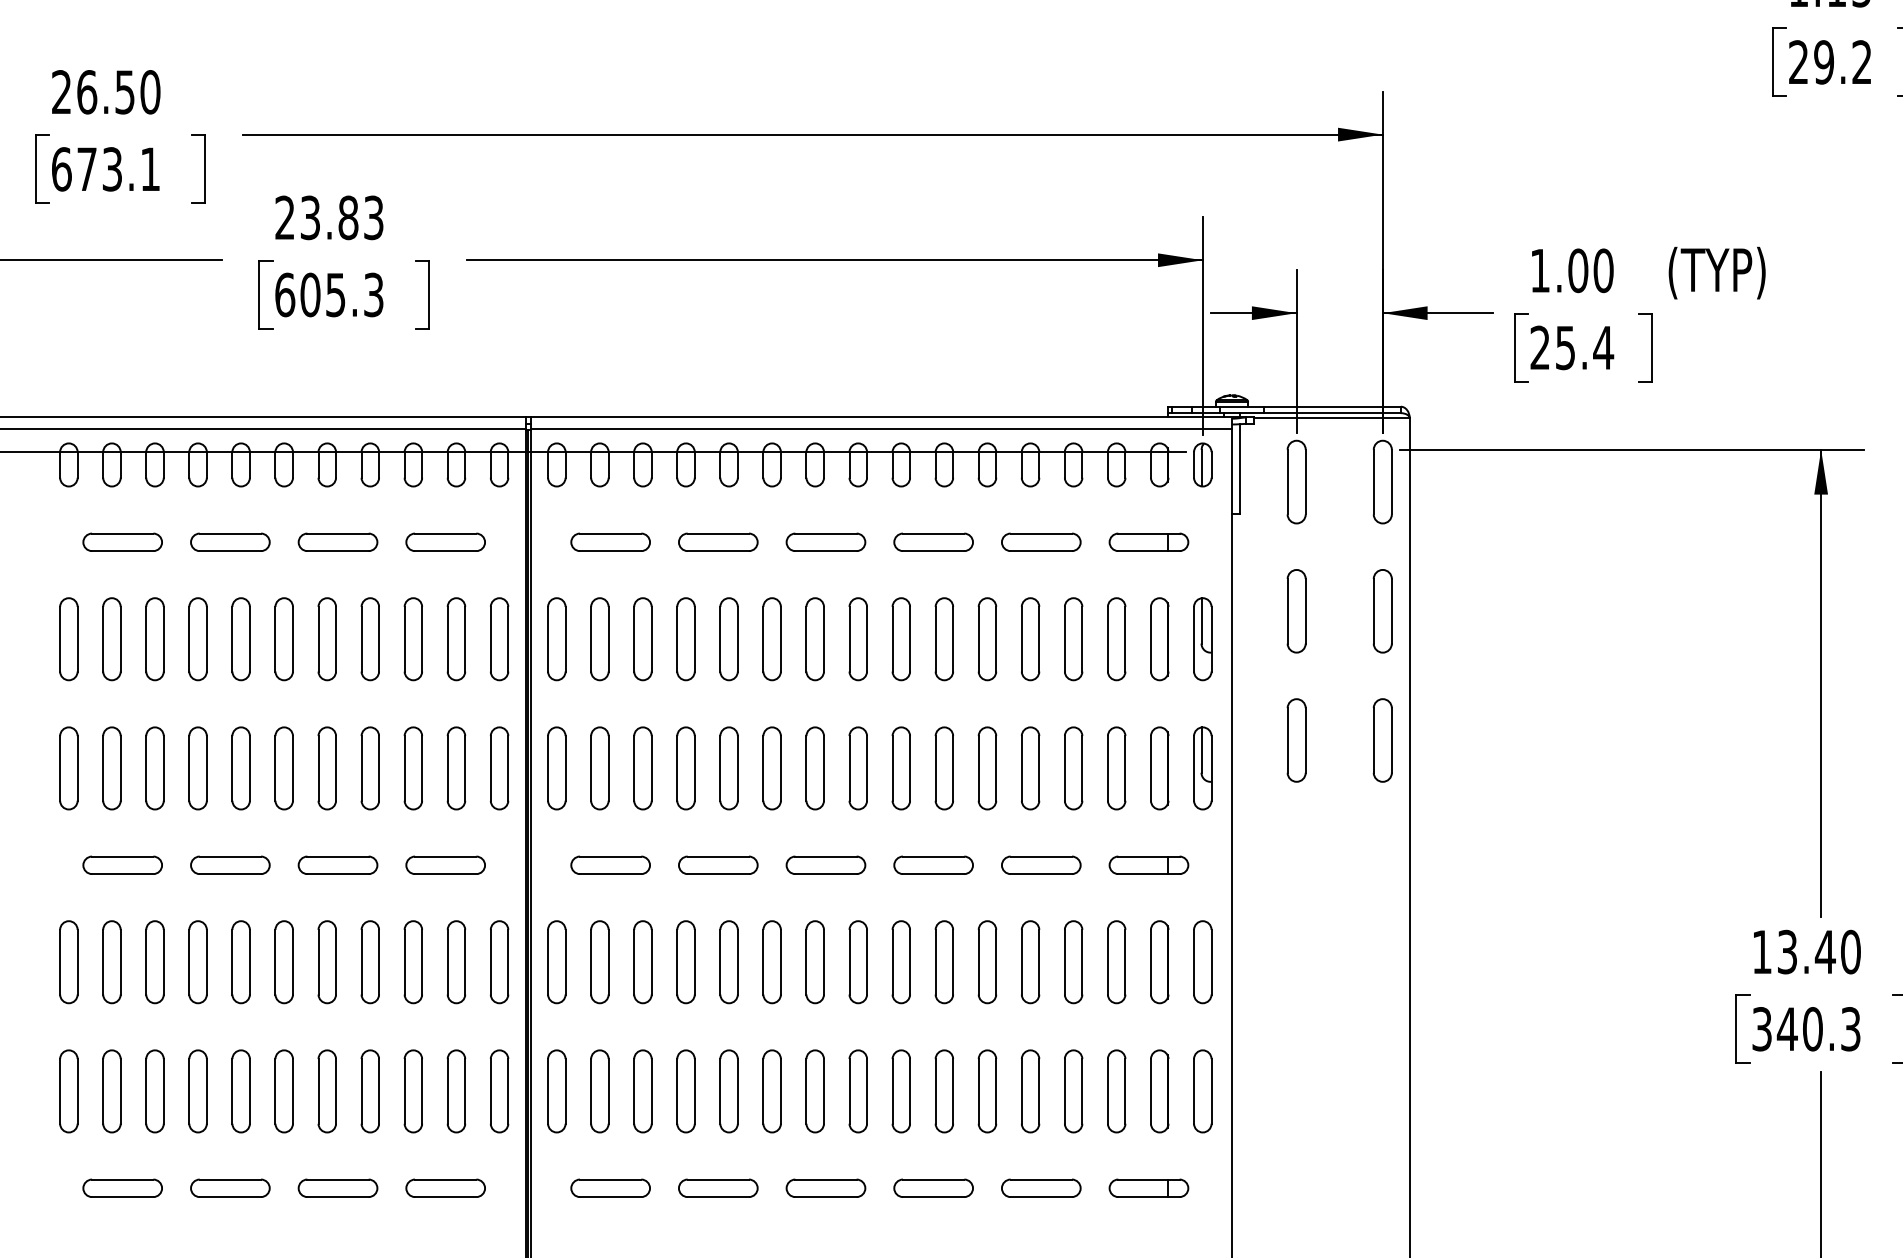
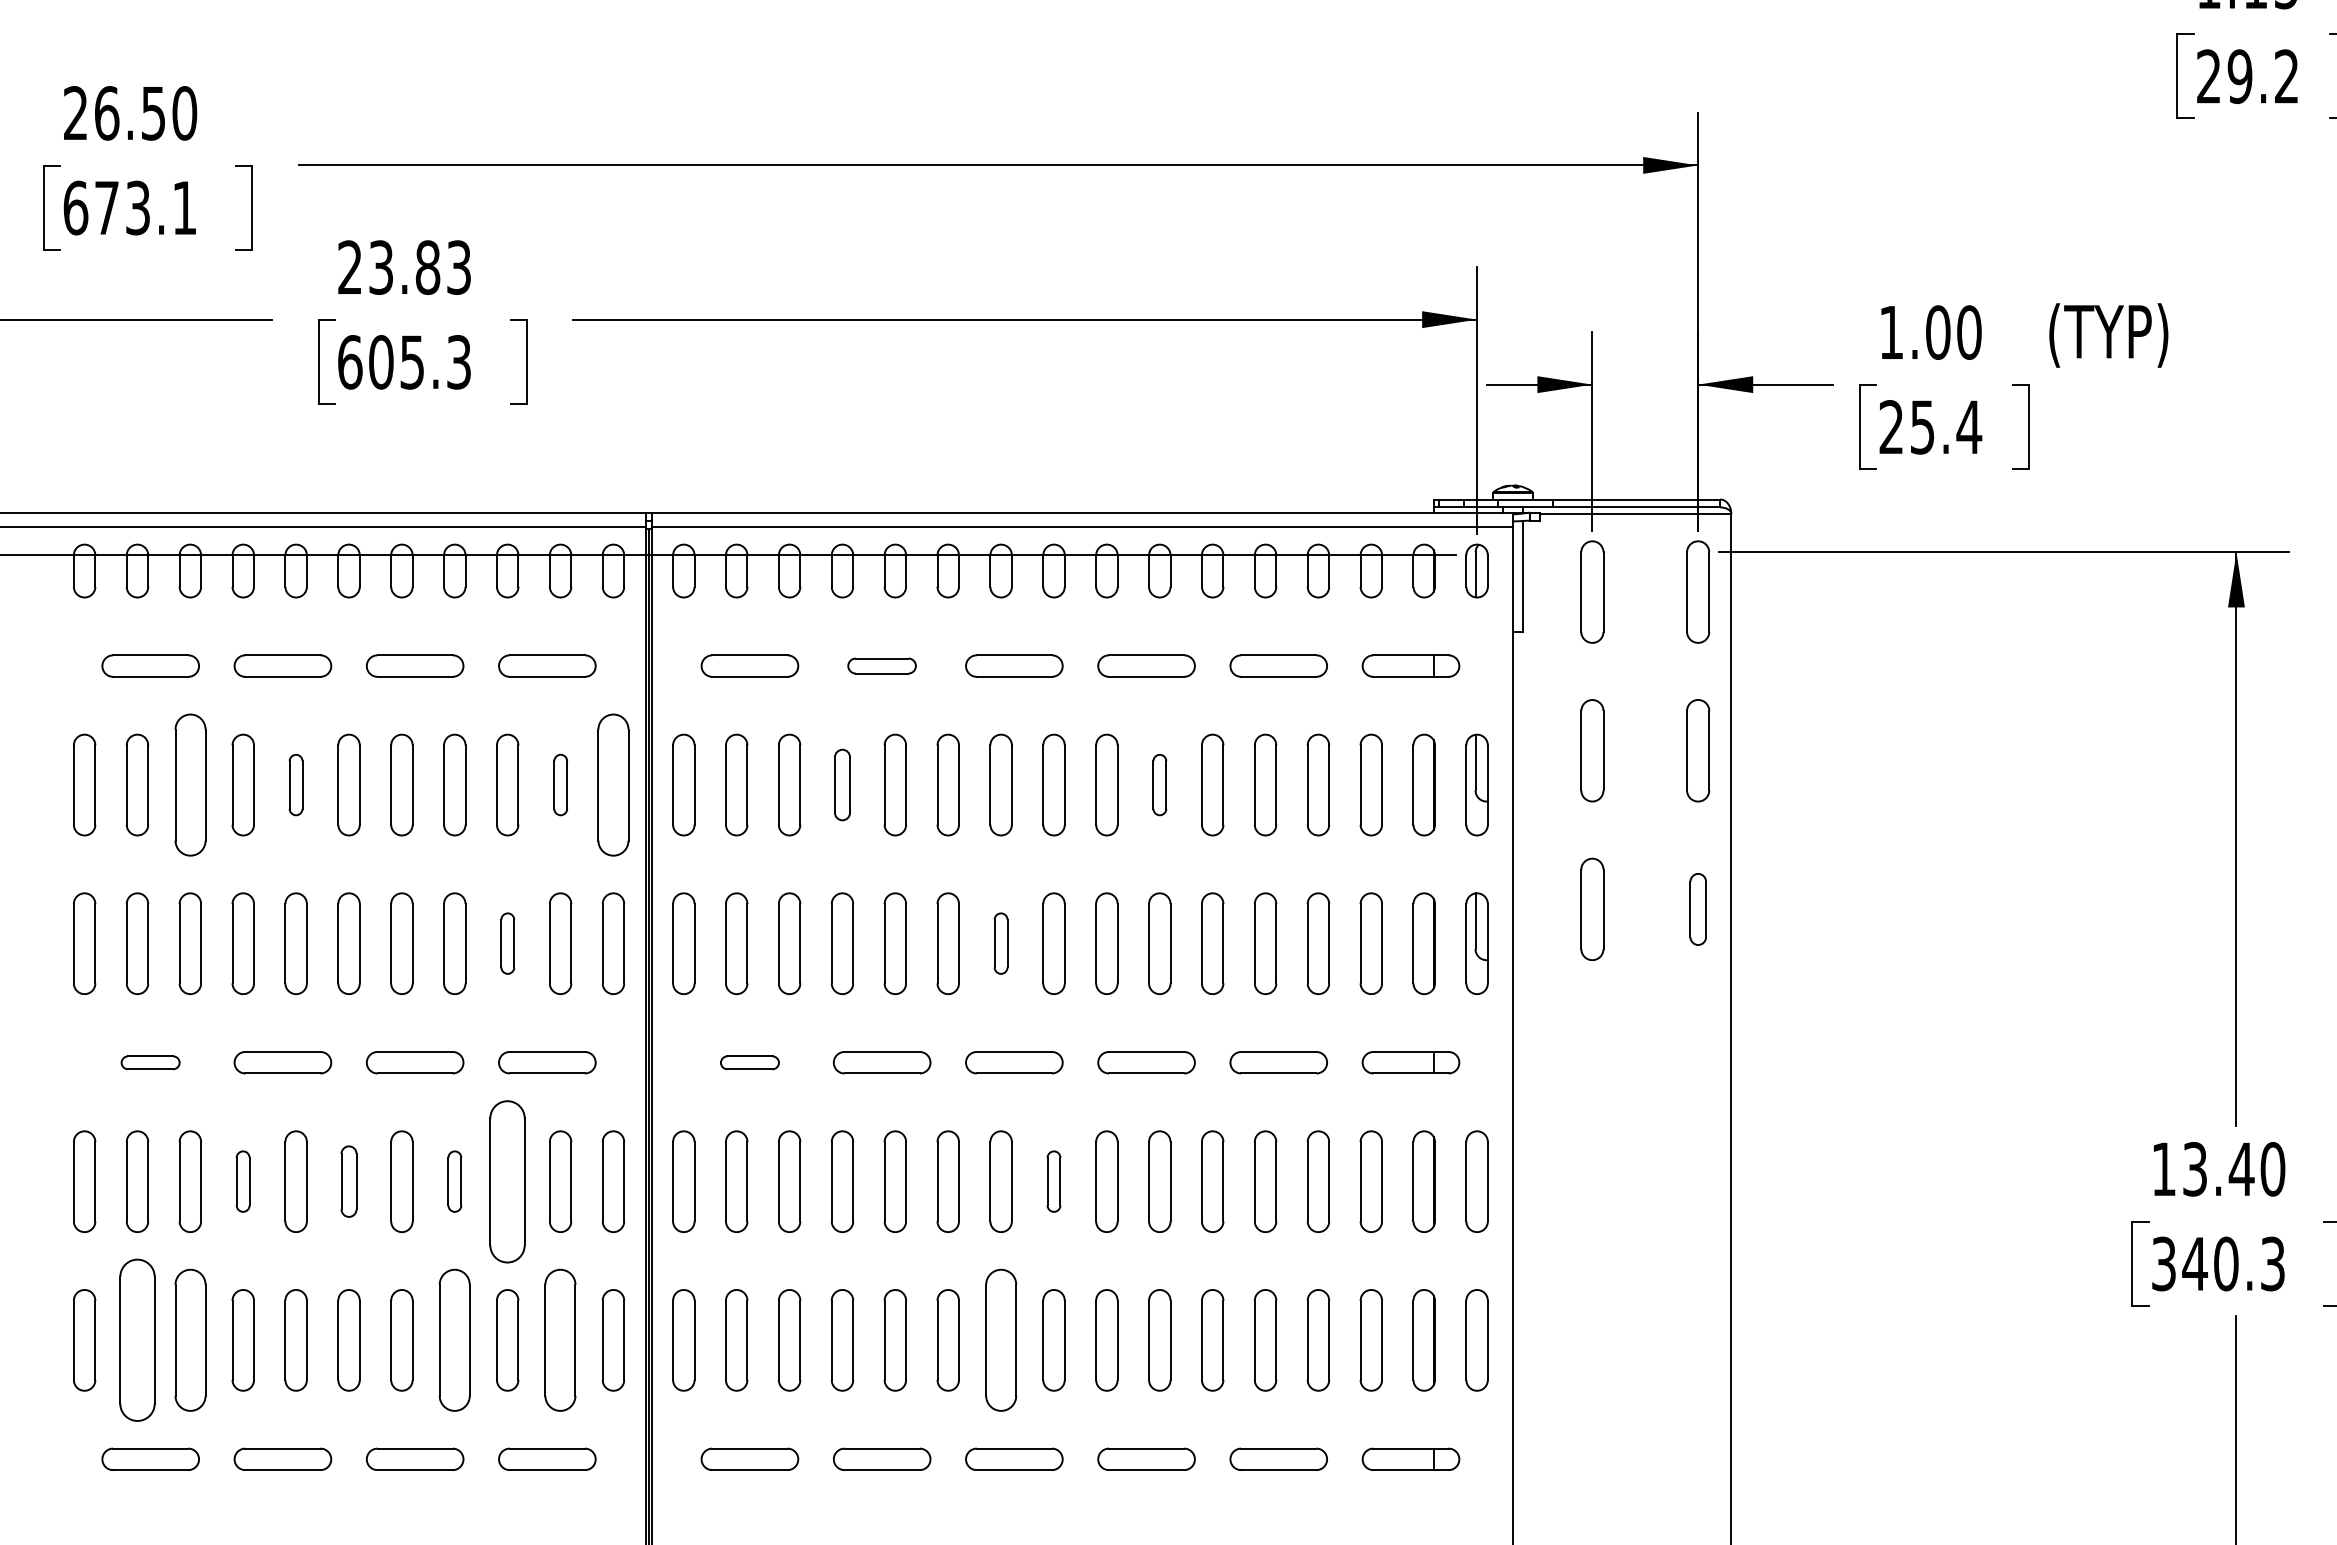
part: (717, 541) -> (881, 665), size x0.7
part: (154, 638) -> (189, 784), size x1.4
part: (240, 638) -> (295, 784), size x0.6
part: (456, 638) -> (560, 784), size x0.6
part: (499, 638) -> (613, 784), size x1.4
part: (686, 638) -> (842, 784), size x0.7
part: (944, 638) -> (1159, 784), size x0.6
part: (1383, 740) -> (1698, 909), size x0.7
part: (413, 768) -> (507, 943), size x0.6
part: (814, 768) -> (1000, 943), size x0.6
part: (122, 865) -> (150, 1062), size x0.6
part: (610, 865) -> (749, 1062), size x0.6
part: (197, 962) -> (242, 1181), size x0.6
part: (283, 962) -> (348, 1181), size x0.7
part: (370, 962) -> (454, 1181), size x0.6
part: (413, 962) -> (507, 1181), size x1.6
part: (857, 962) -> (1053, 1181), size x0.6
part: (111, 1091) -> (137, 1340), size x1.6
part: (154, 1091) -> (189, 1340), size x1.4
part: (370, 1091) -> (454, 1340), size x1.4
part: (456, 1091) -> (560, 1340), size x1.4
part: (814, 1091) -> (1000, 1340), size x1.4

